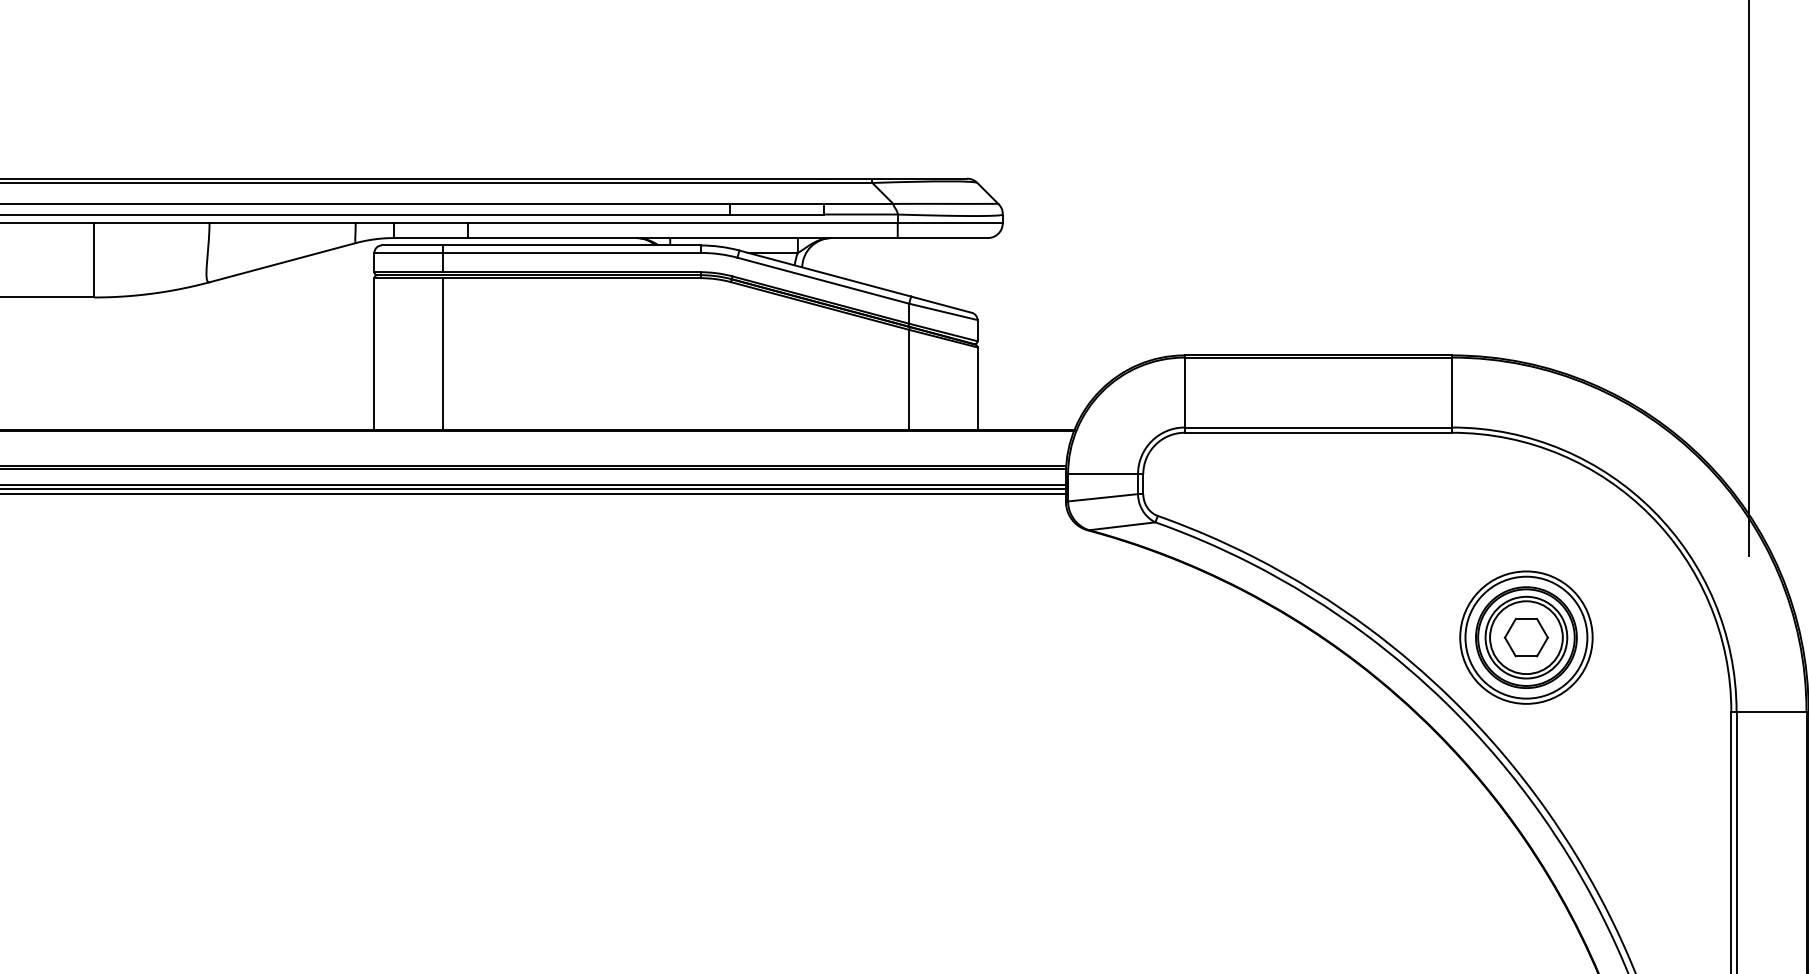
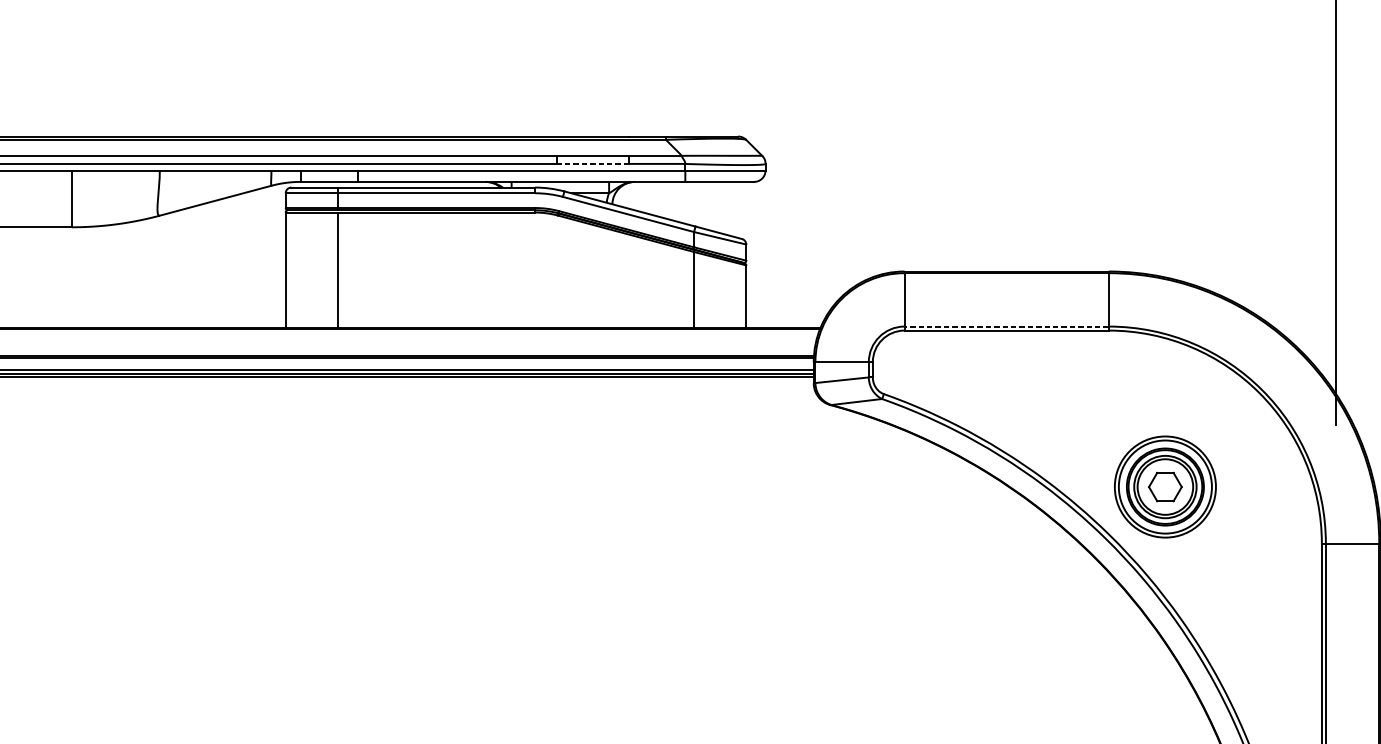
line: (776, 214) -> (592, 163), solid -> dashed
line: (1318, 427) -> (1006, 326), solid -> dashed

